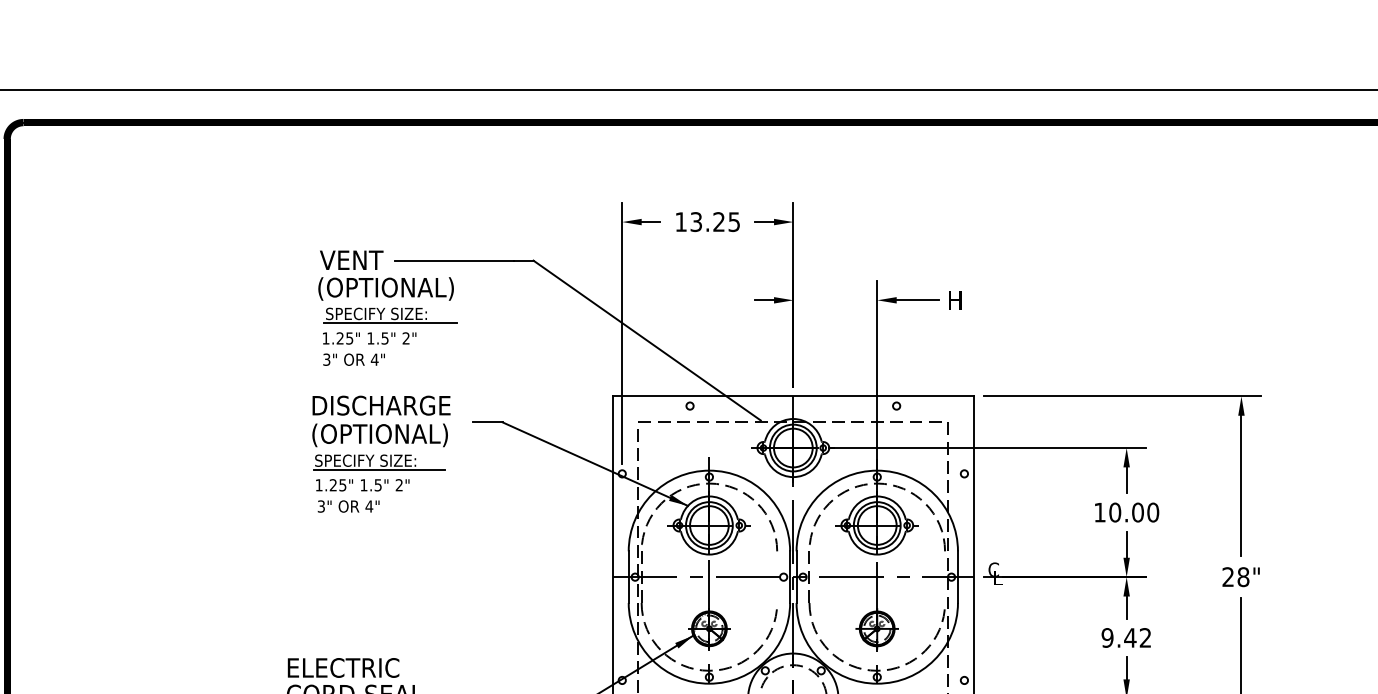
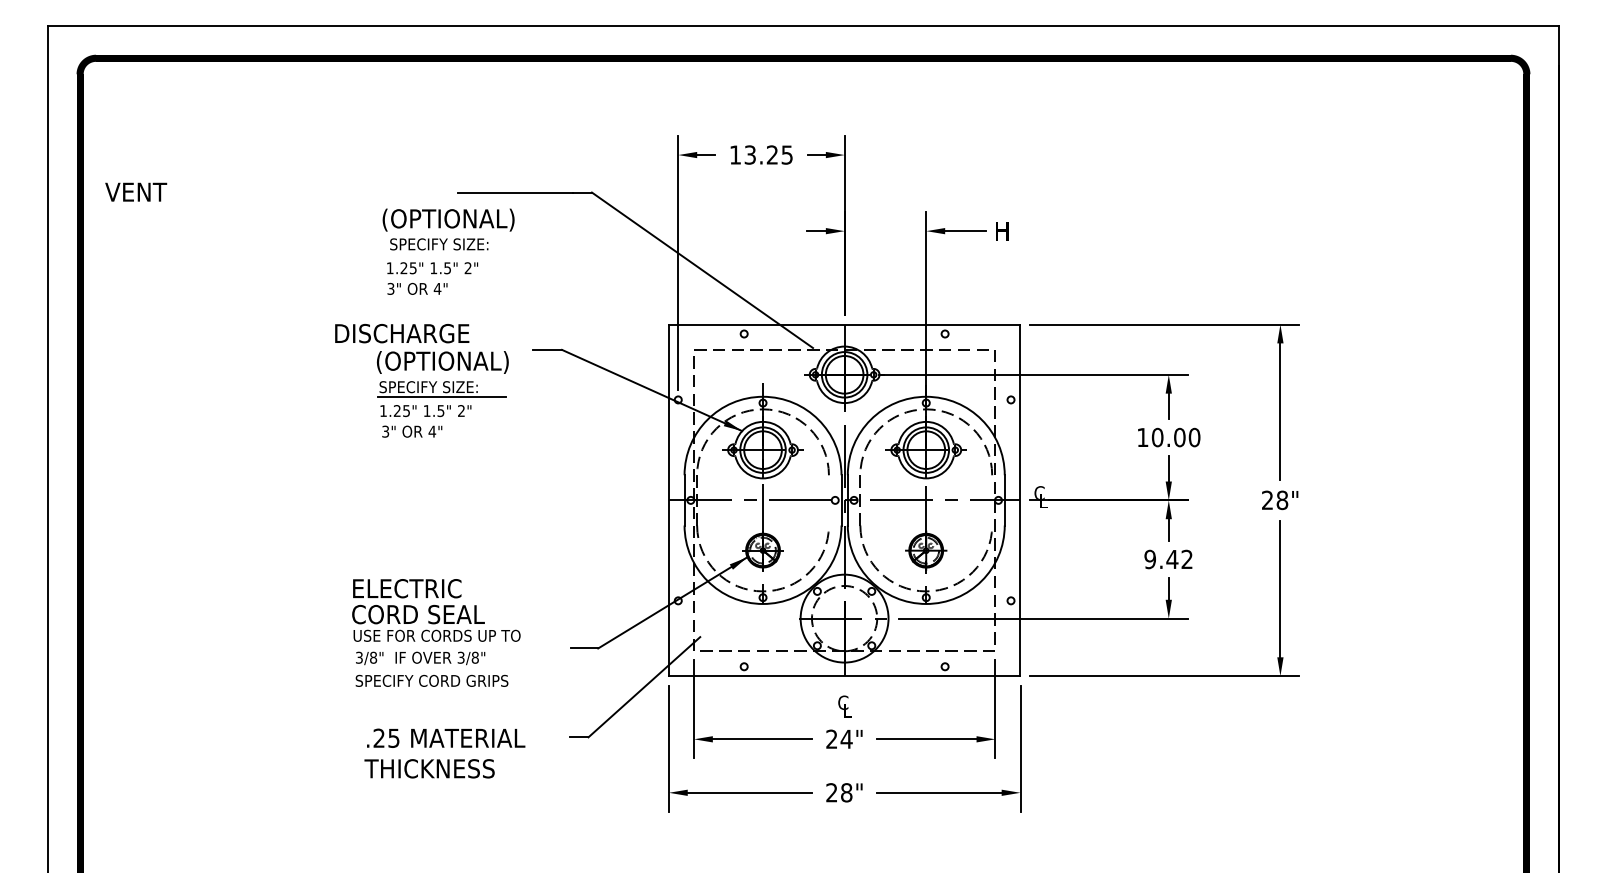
text: (352, 259) -> (136, 191), moved
line: (390, 323) -> (452, 253), removed
text: (381, 405) -> (402, 333), moved

